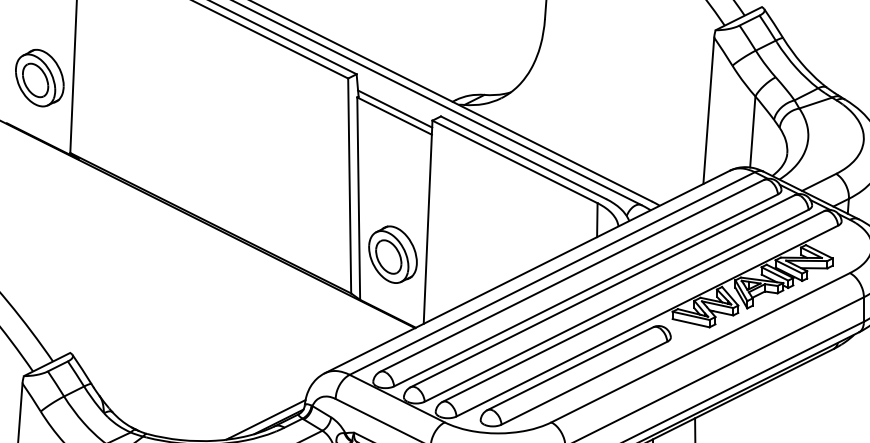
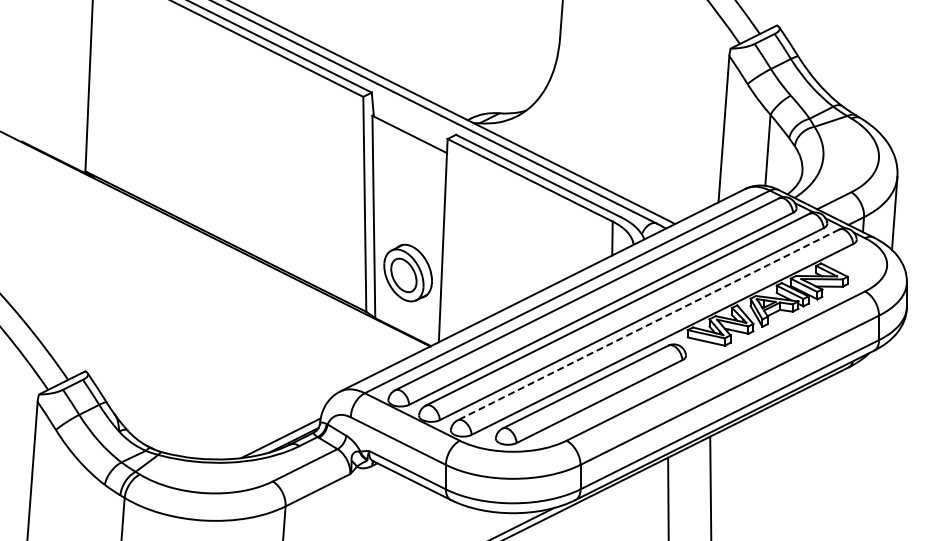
part: (39, 78) -> (54, 96), removed
line: (395, 108) -> (410, 126), removed
line: (632, 307) -> (647, 325), solid -> dashed

